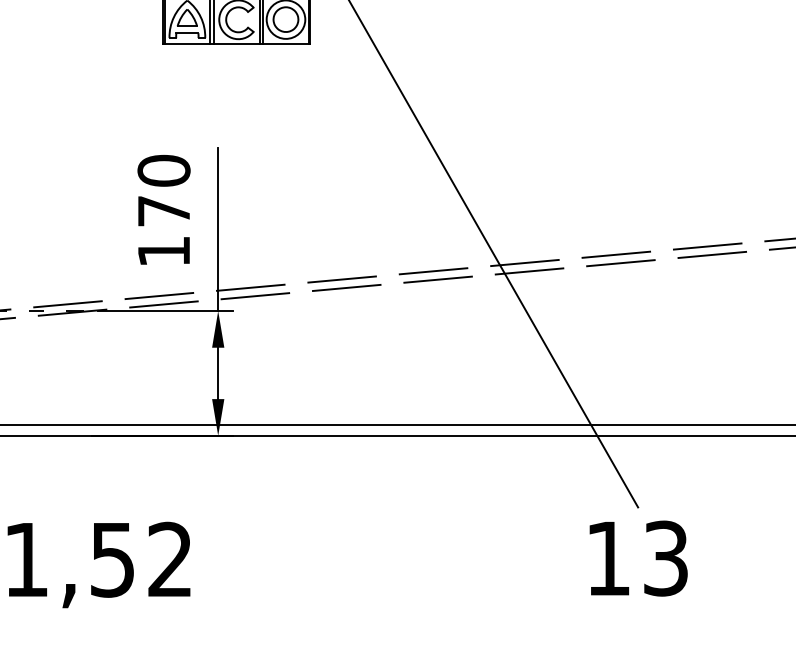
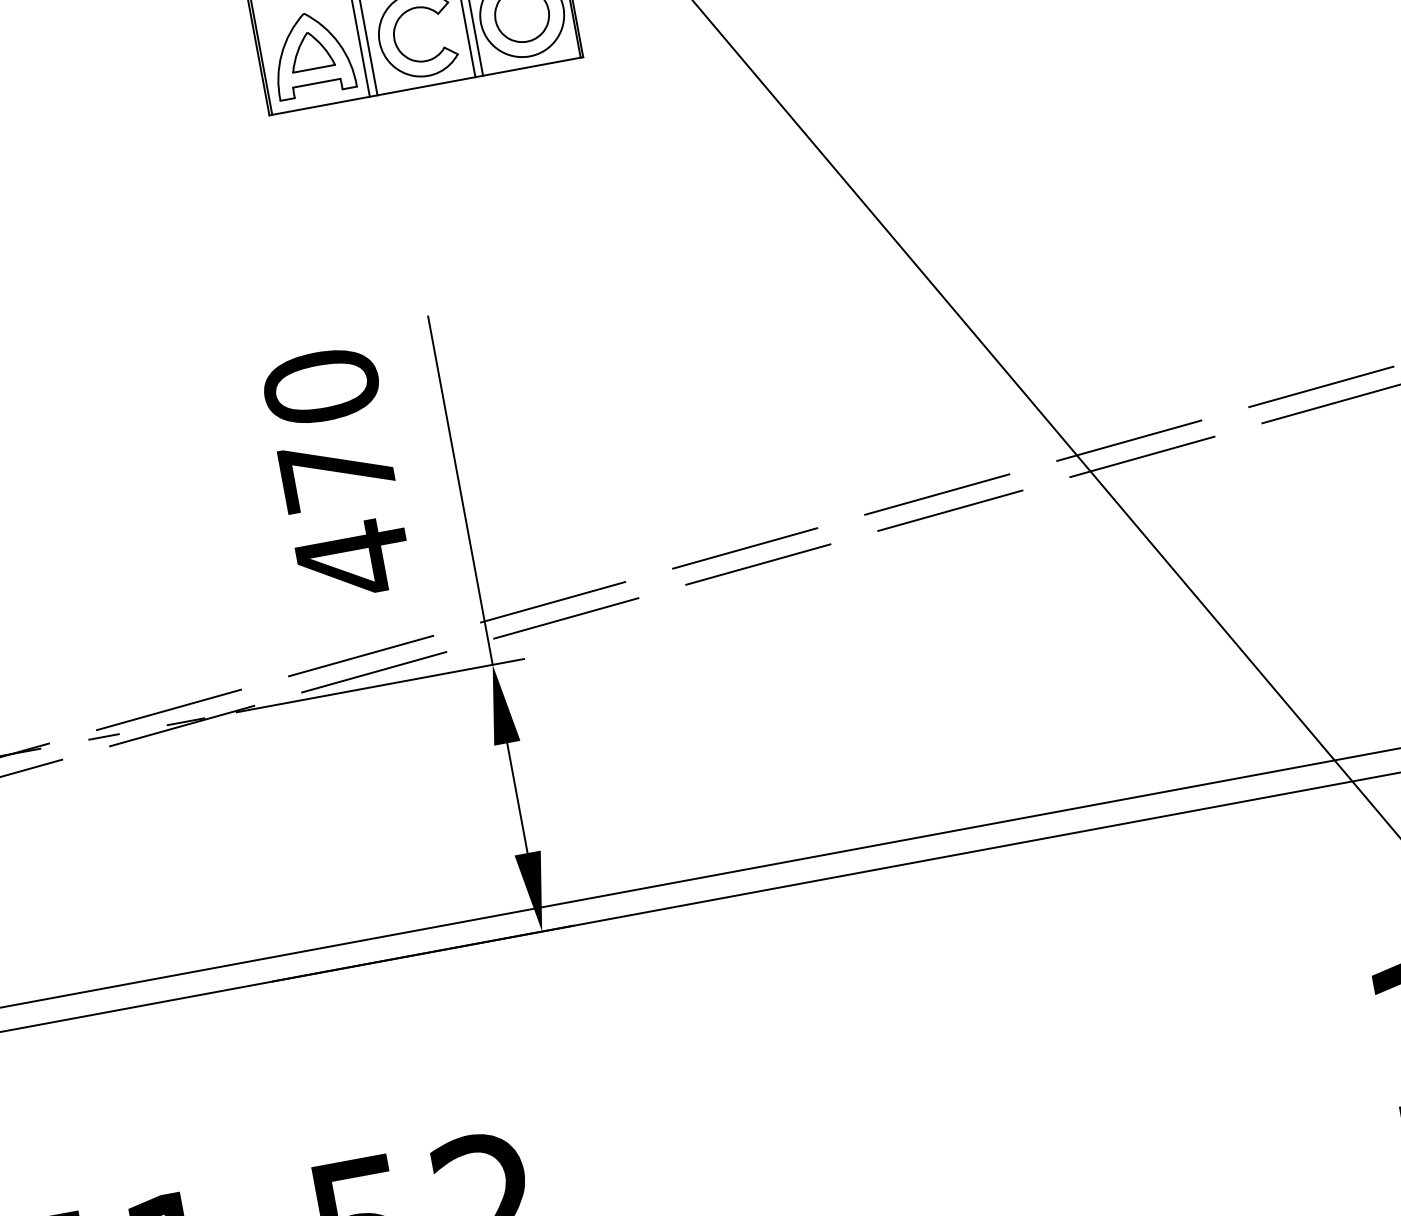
text: (163, 251) -> (352, 559), 170 -> 470

